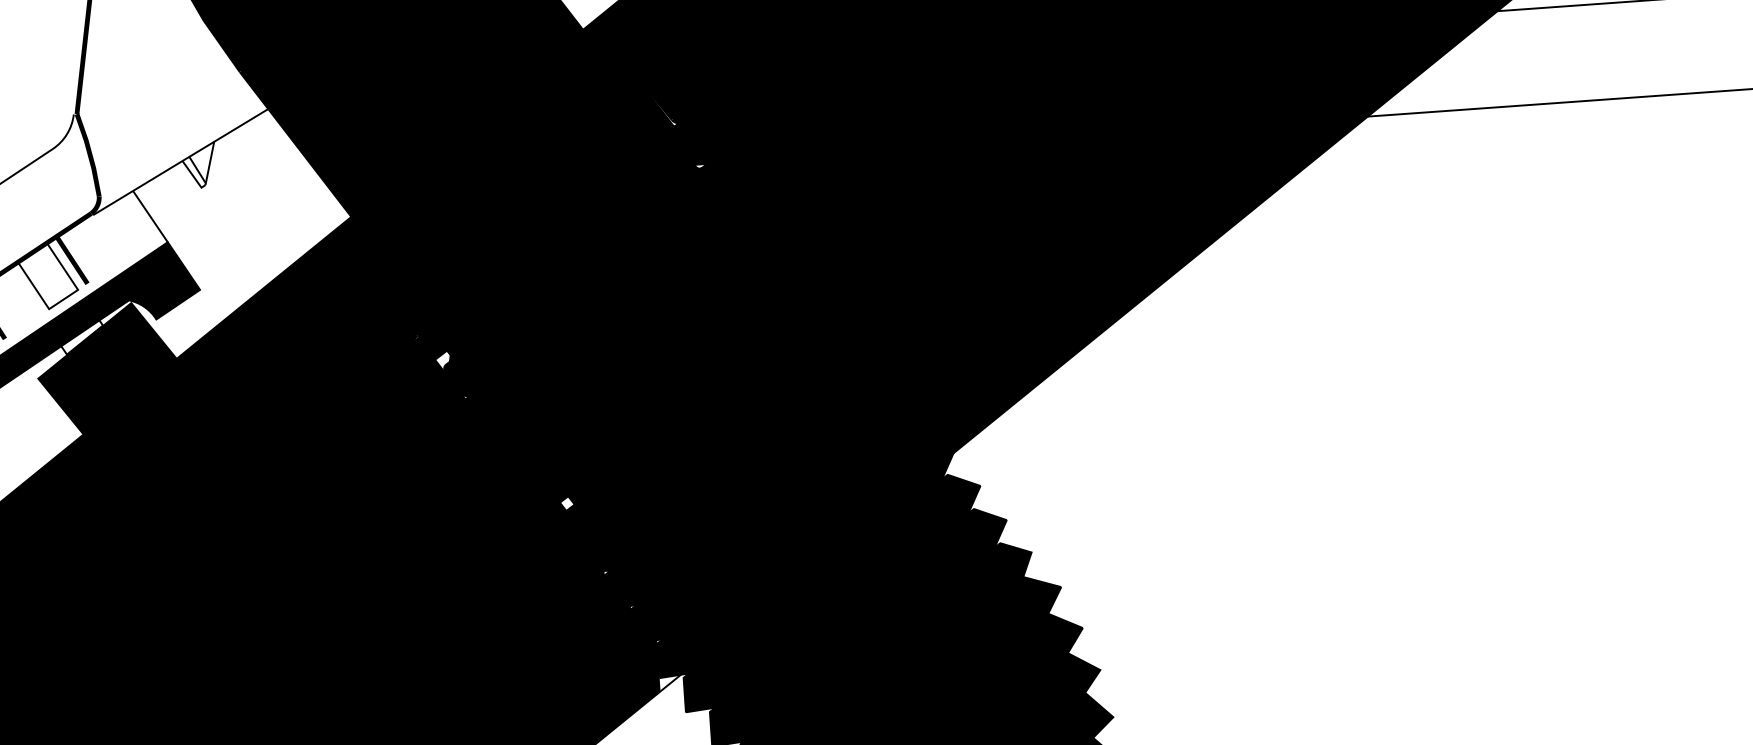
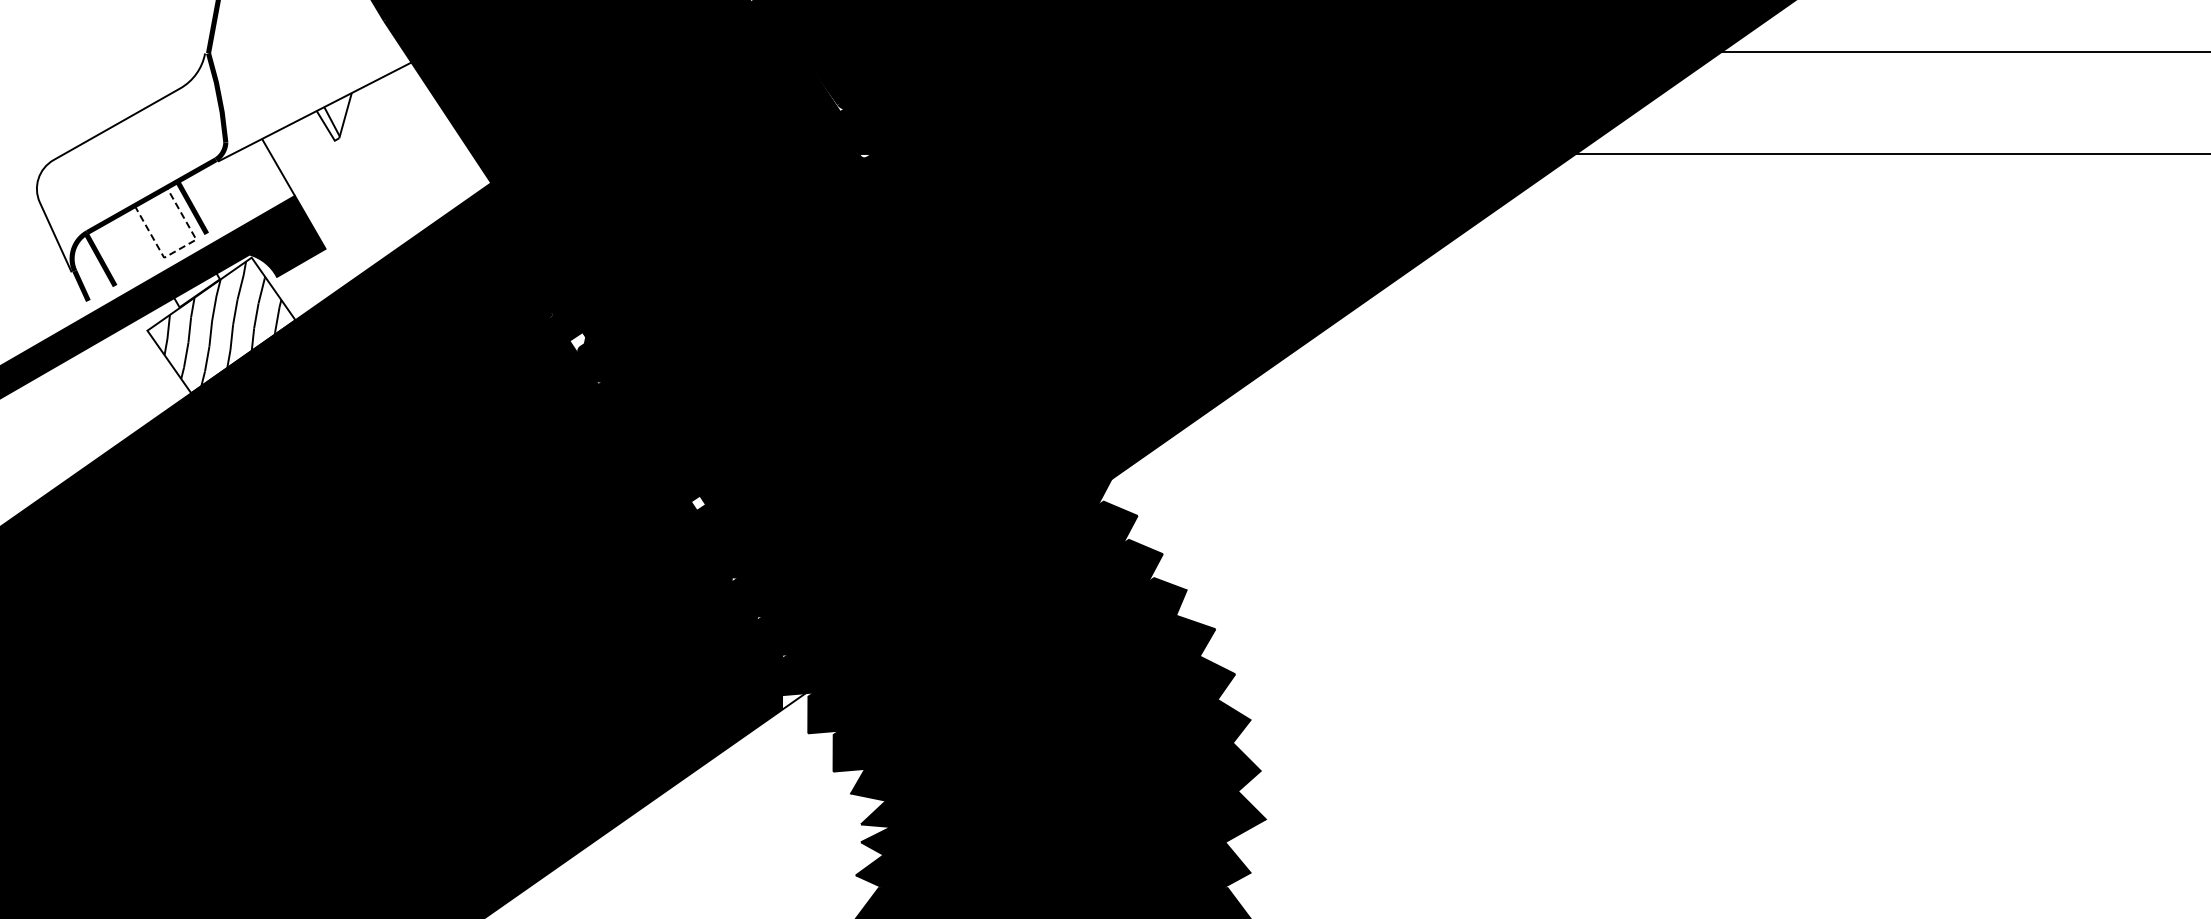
line: (63, 299) -> (180, 248), solid -> dashed
fill: (107, 368) -> (221, 325), removed

